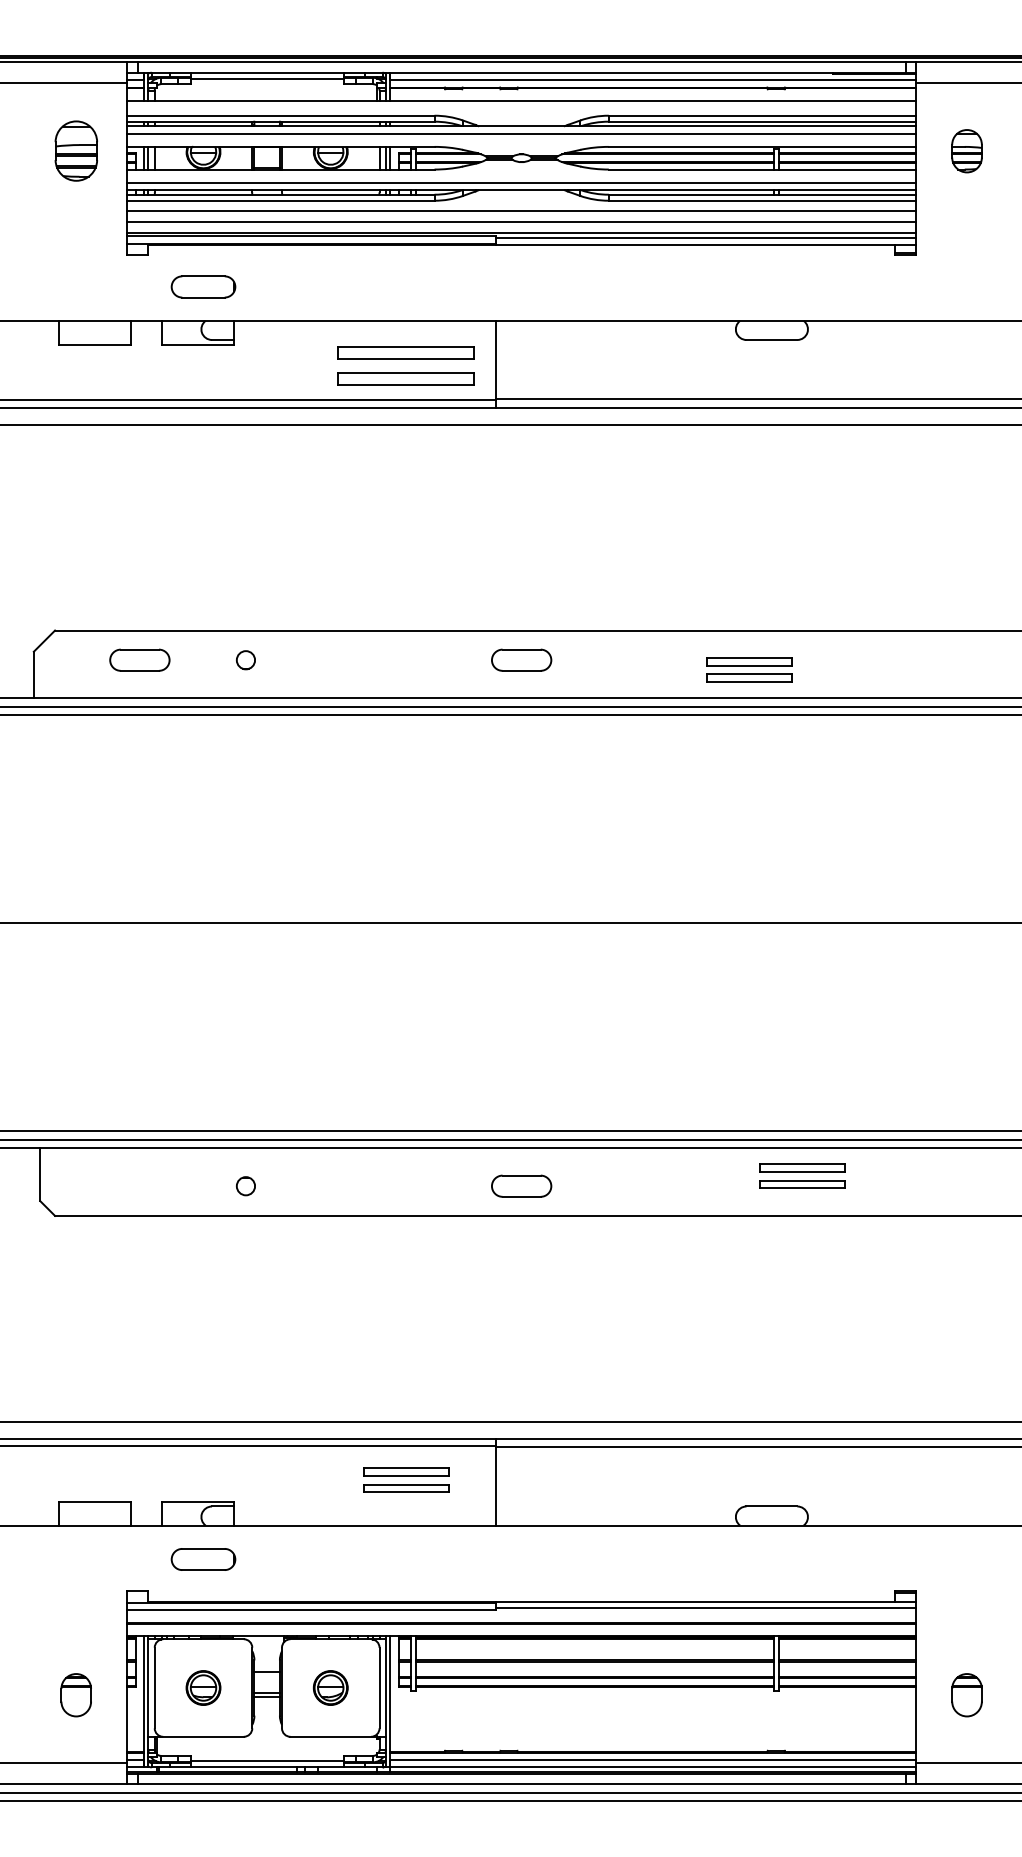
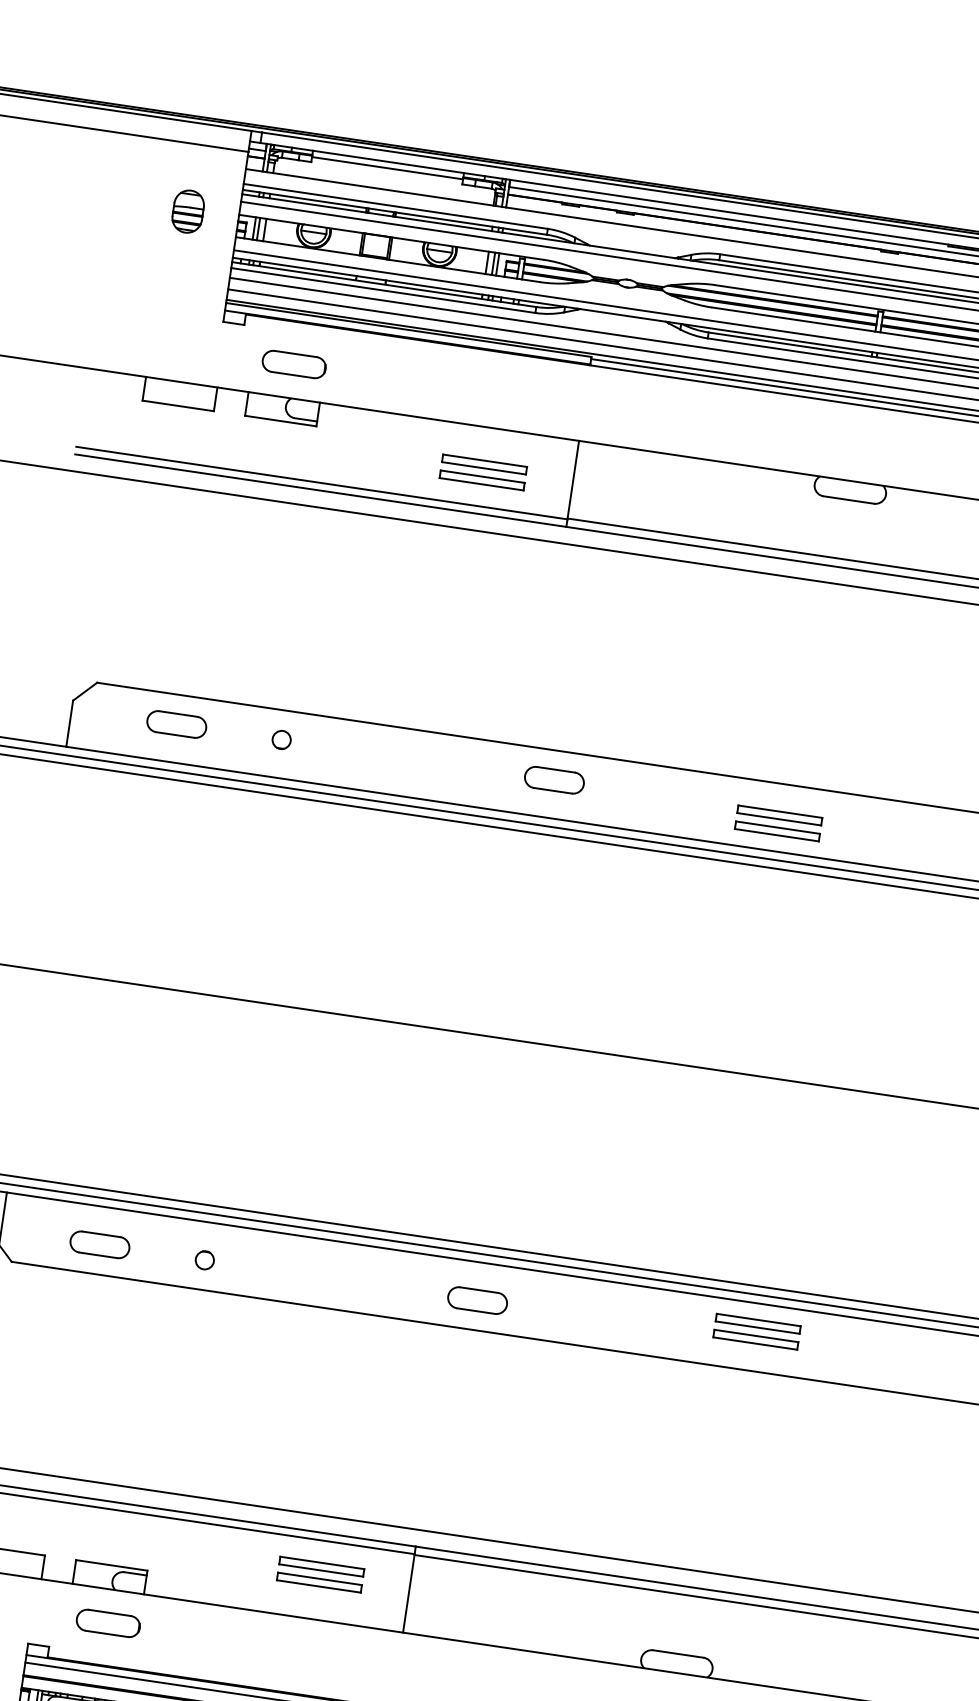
part: (75, 151) -> (187, 211), size x0.71
part: (406, 365) -> (483, 471), size x0.62
part: (139, 1185) -> (99, 1244), added

